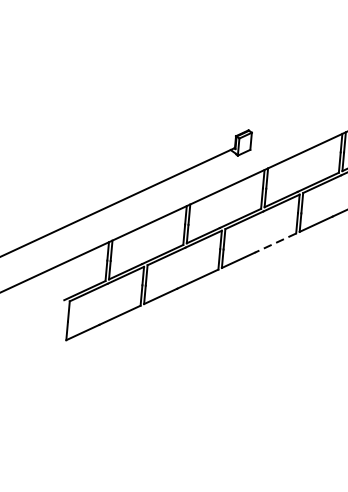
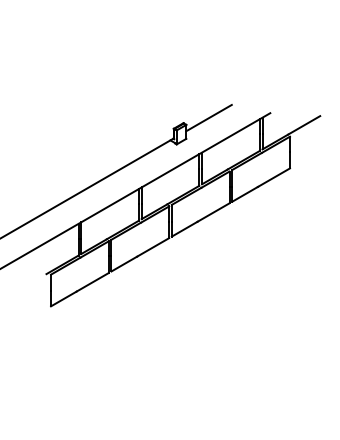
line: (279, 126) -> (208, 117), added
line: (275, 243) -> (213, 212), dashed -> solid

